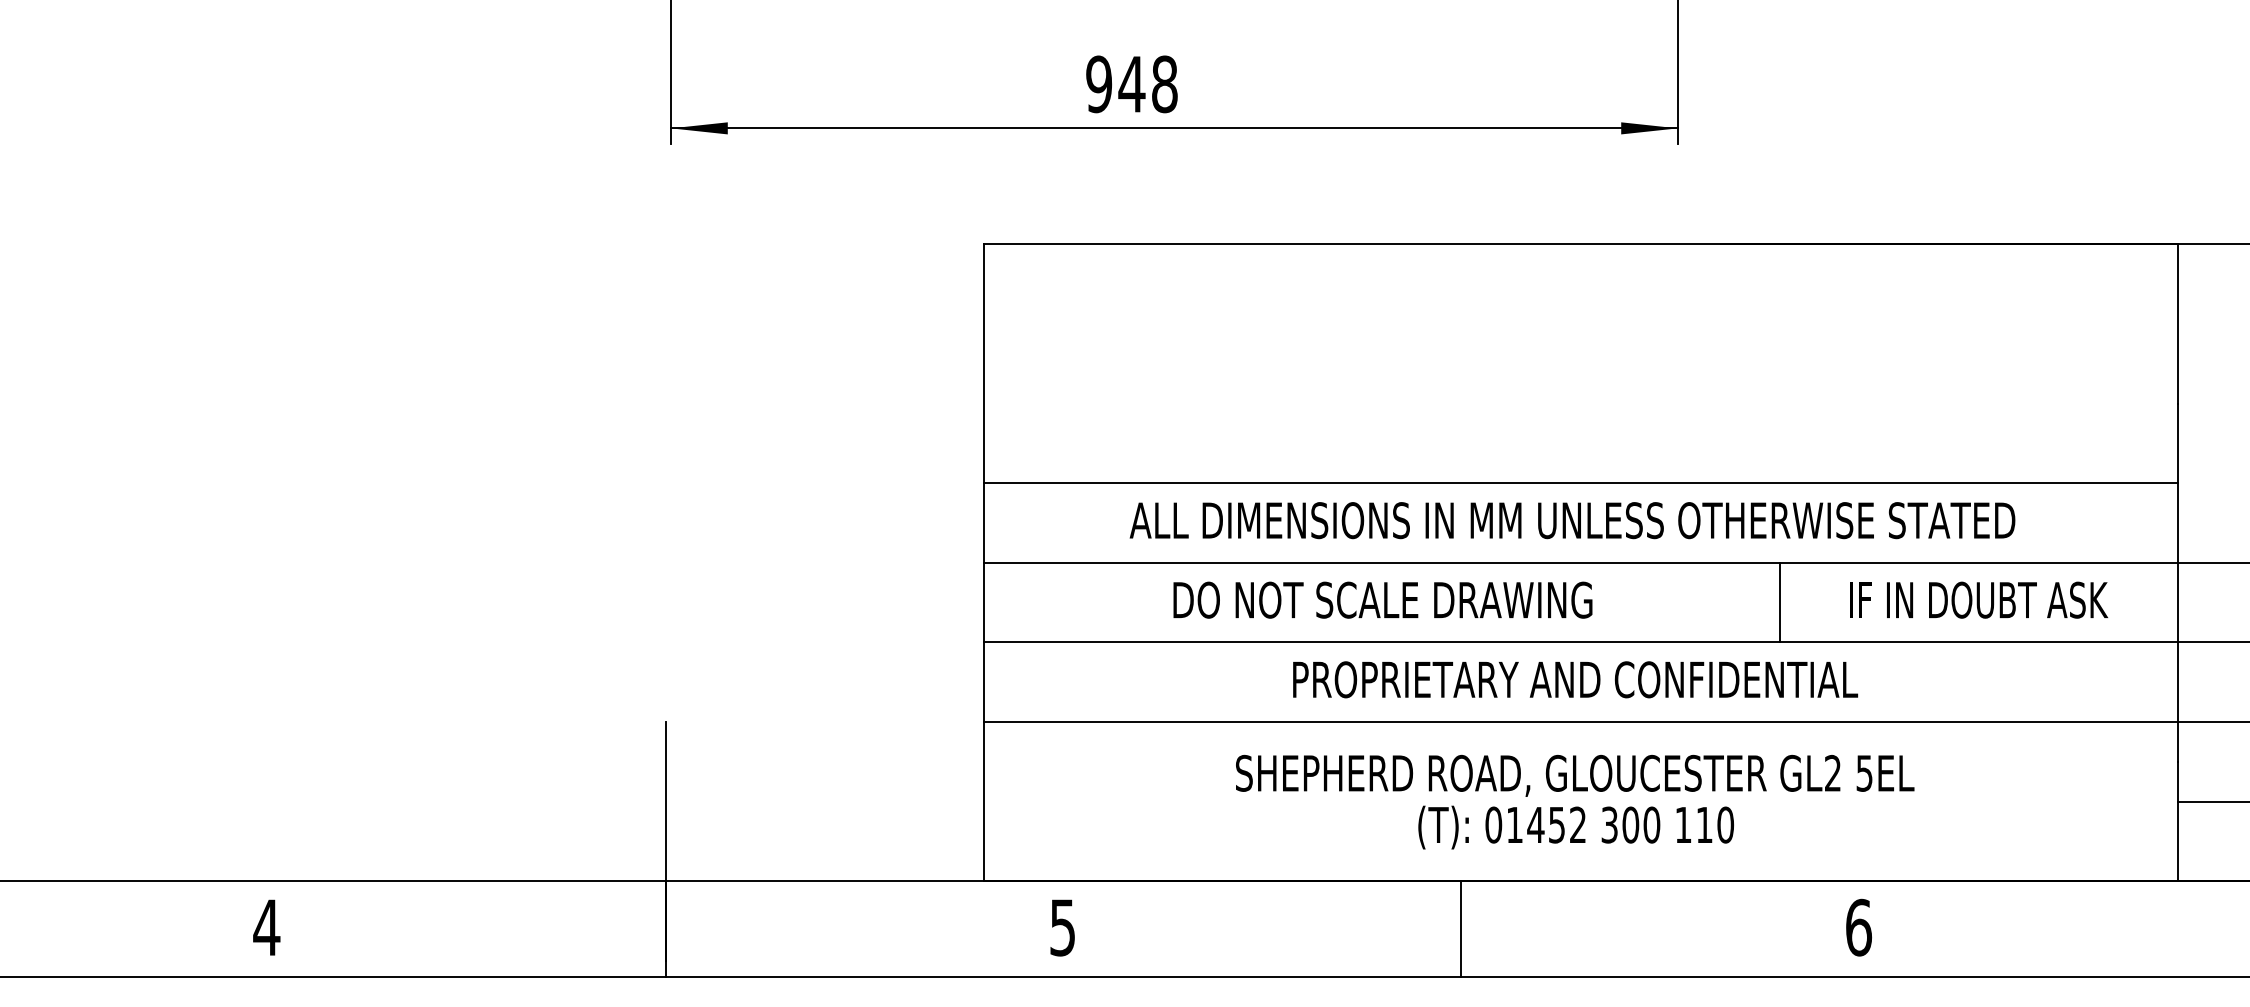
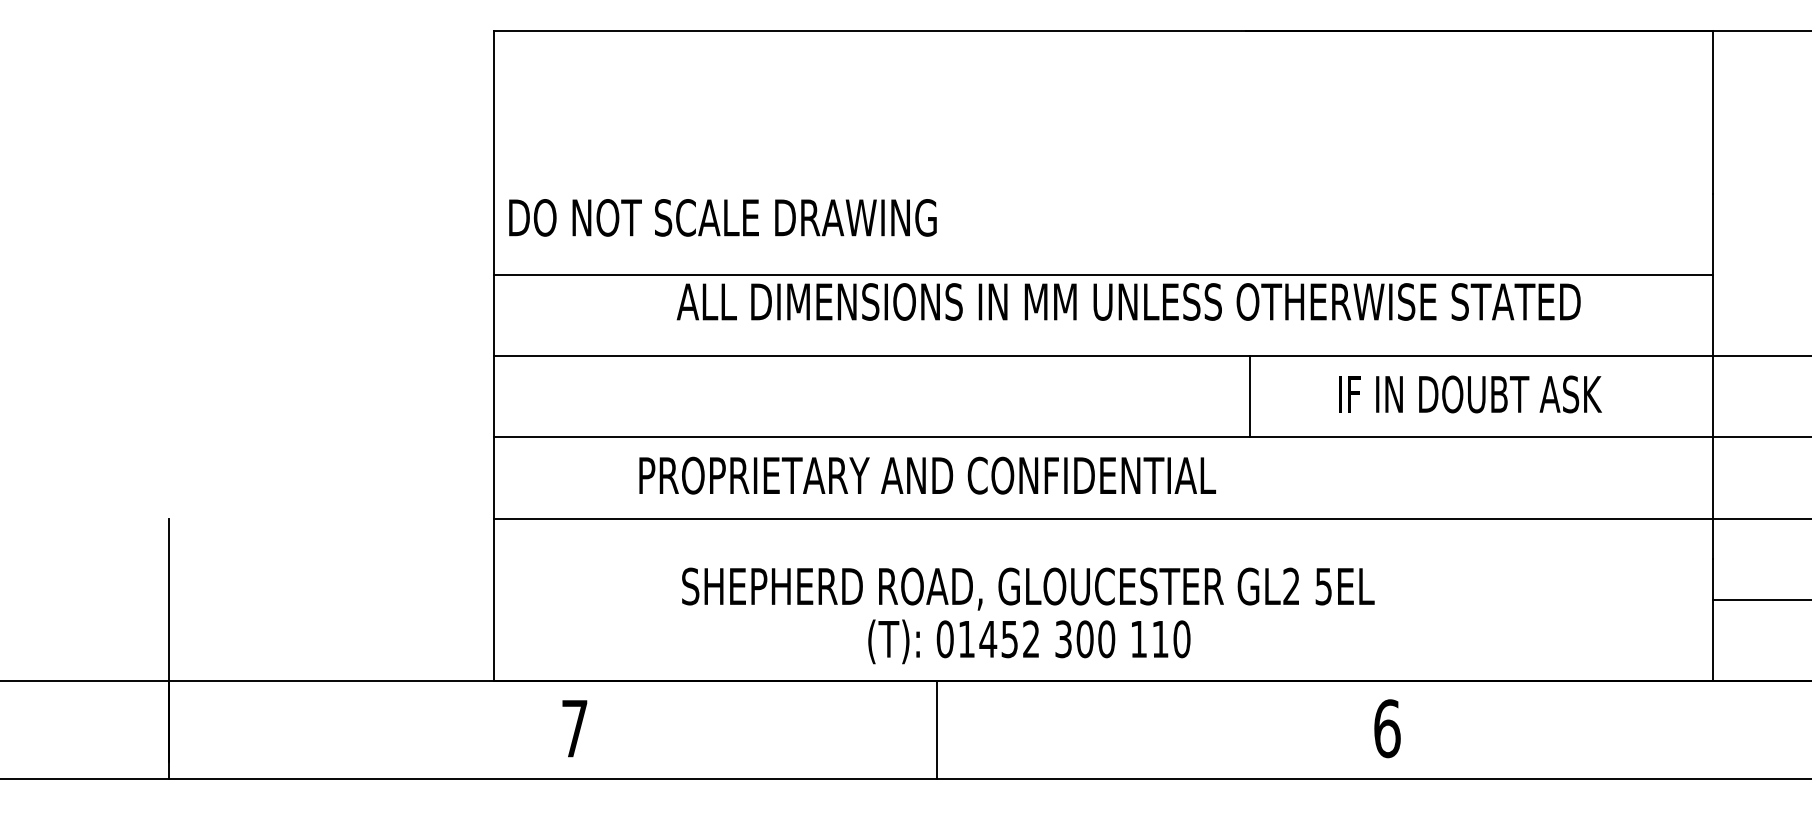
text: (1572, 520) -> (1128, 301), moved
text: (1382, 599) -> (722, 217), moved
text: (1979, 599) -> (1470, 393), moved
line: (1779, 602) -> (1249, 396), moved
text: (1575, 679) -> (927, 475), moved
text: (1575, 801) -> (1028, 615), moved
text: (1062, 927) -> (574, 728), 5 -> 7
line: (1461, 928) -> (936, 729), moved

